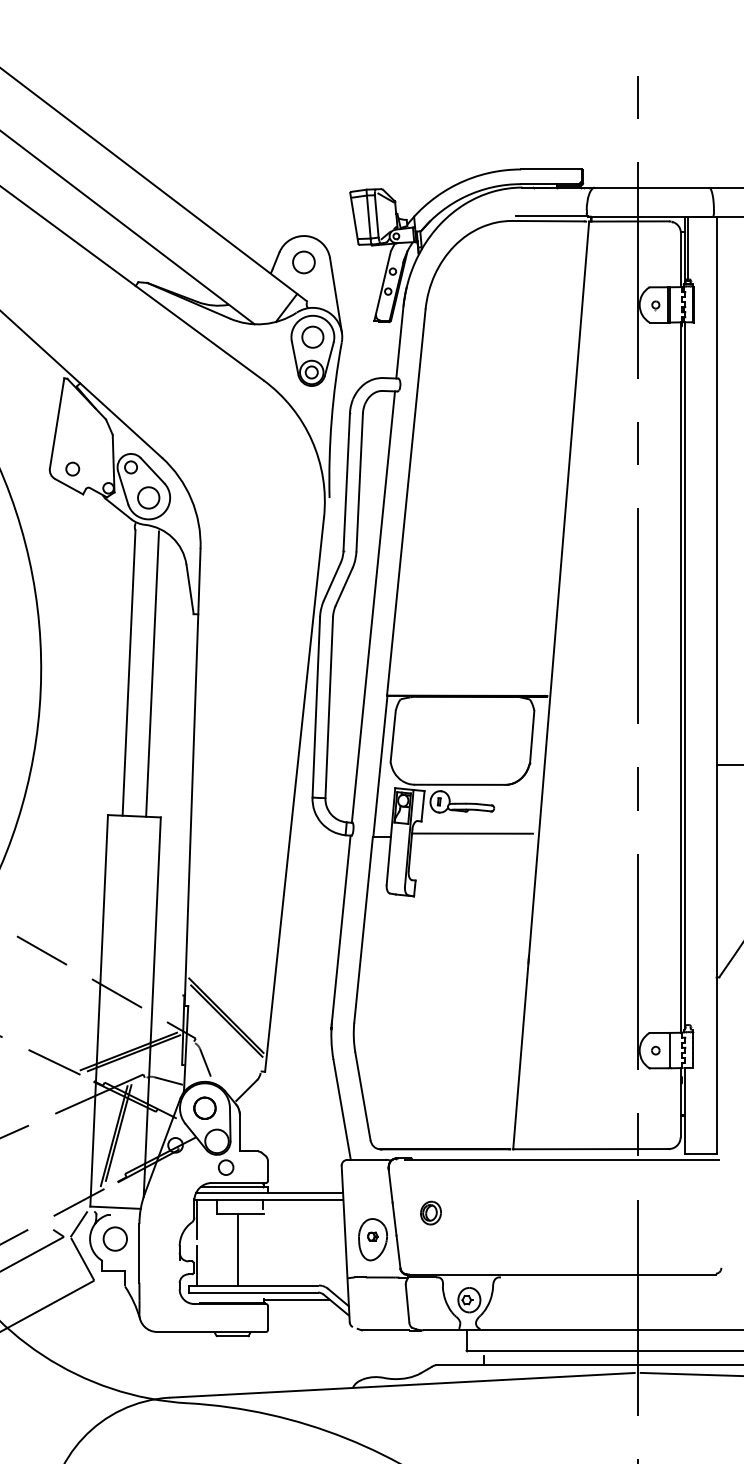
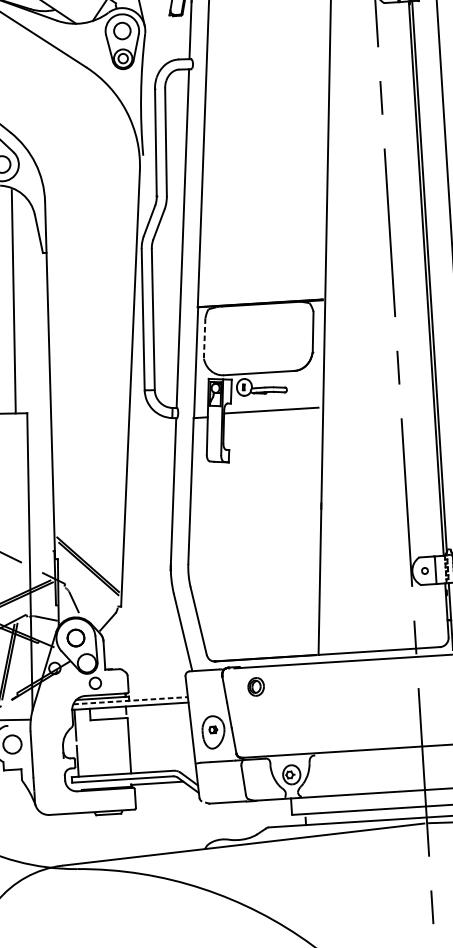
line: (393, 736) -> (204, 338), solid -> dashed
line: (270, 1192) -> (131, 700), solid -> dashed
part: (430, 1212) -> (255, 686), moved
line: (238, 1249) -> (129, 745), moved

